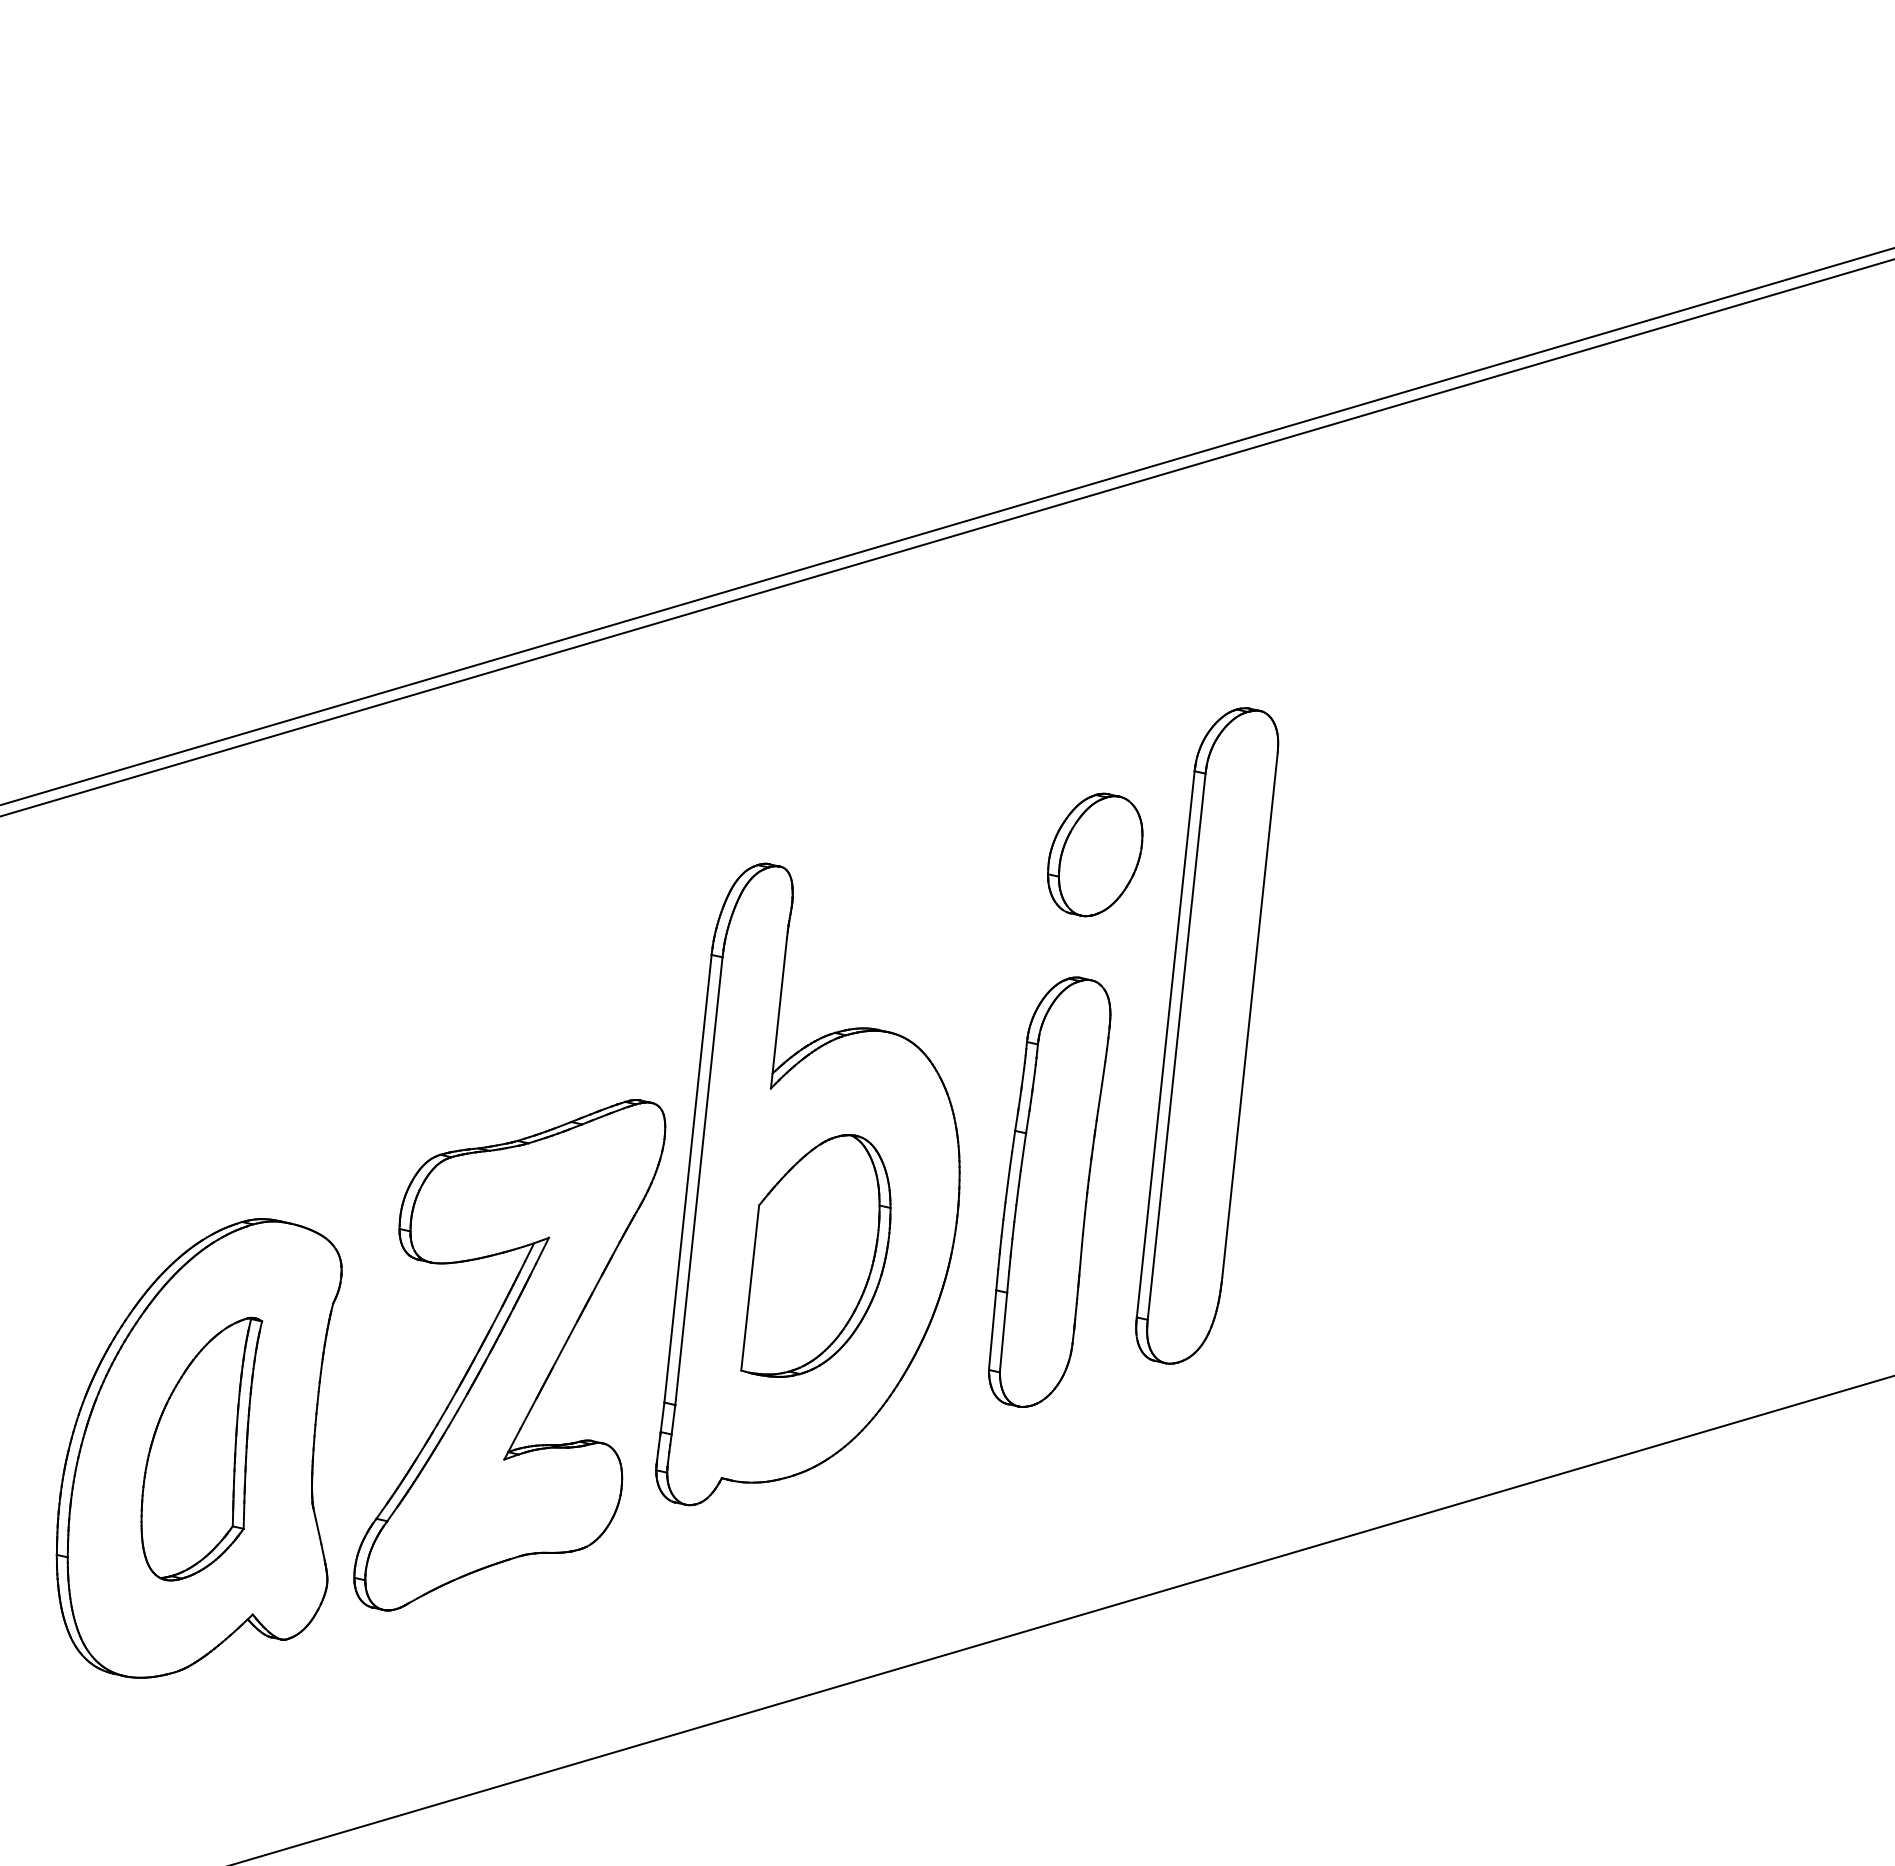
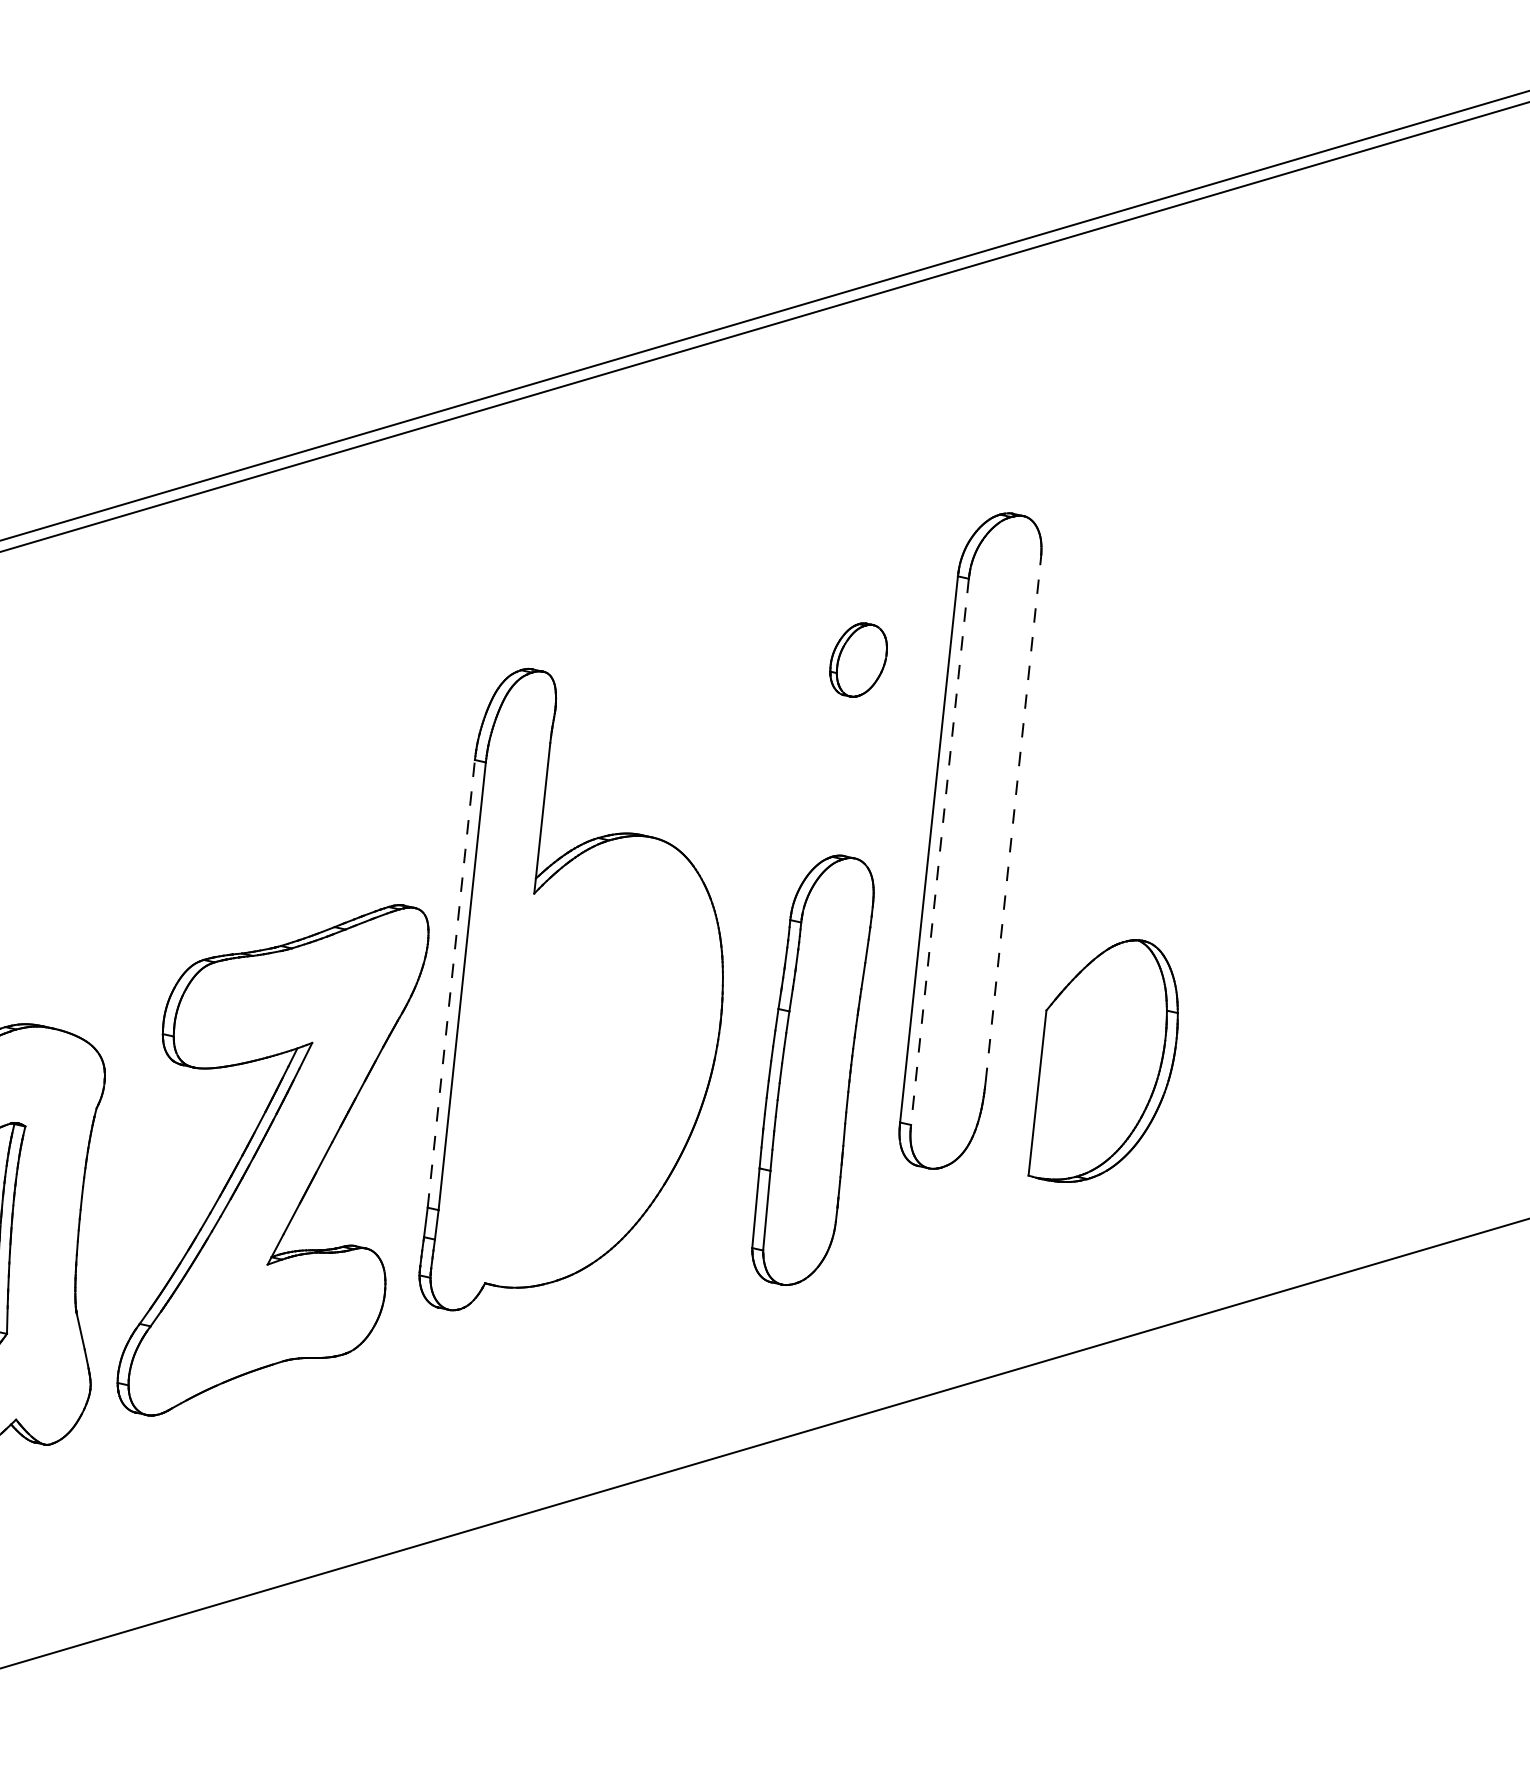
part: (1095, 854) -> (858, 659), size x0.6
line: (1250, 1014) -> (1013, 819), solid -> dashed
line: (1176, 1046) -> (939, 851), solid -> dashed
line: (688, 1178) -> (451, 983), solid -> dashed
part: (1049, 1191) -> (812, 1069), moved
part: (815, 1255) -> (1102, 1060), moved

